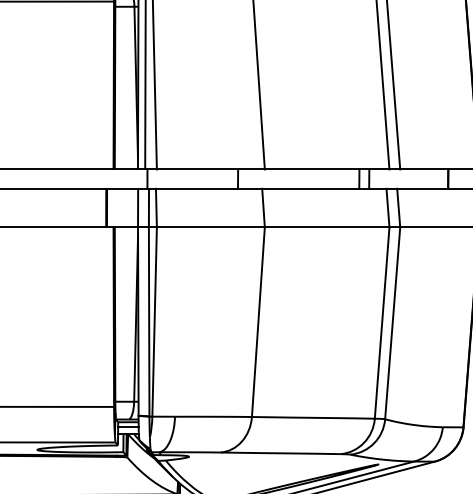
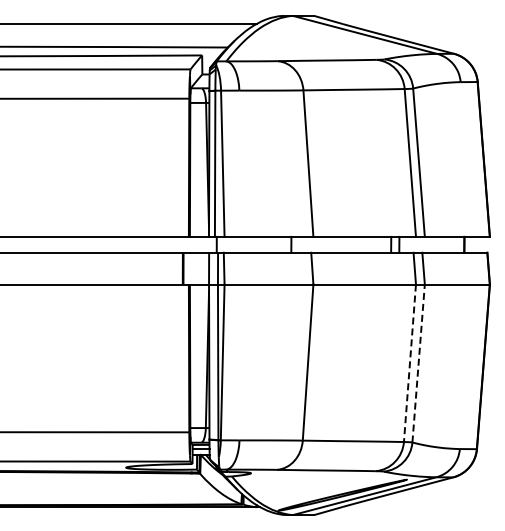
line: (381, 323) -> (409, 363), solid -> dashed
line: (392, 323) -> (418, 363), solid -> dashed

